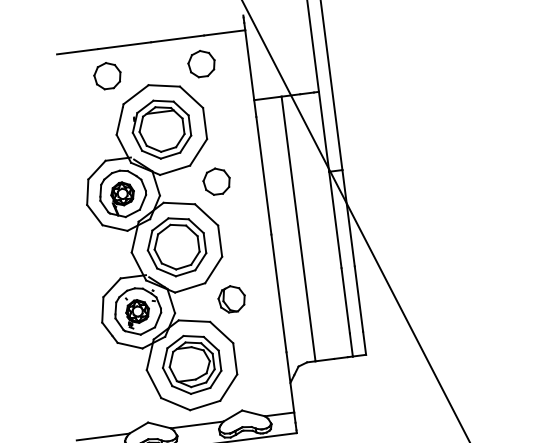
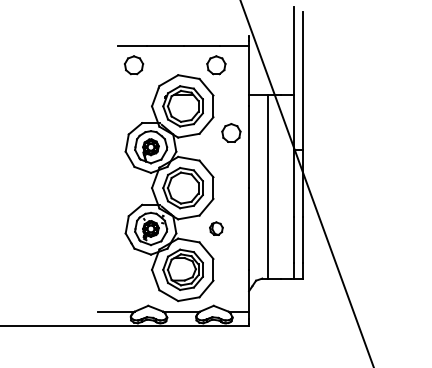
part: (108, 76) -> (134, 65), moved
part: (216, 180) -> (231, 132), moved
part: (231, 298) -> (216, 228), size x0.7

